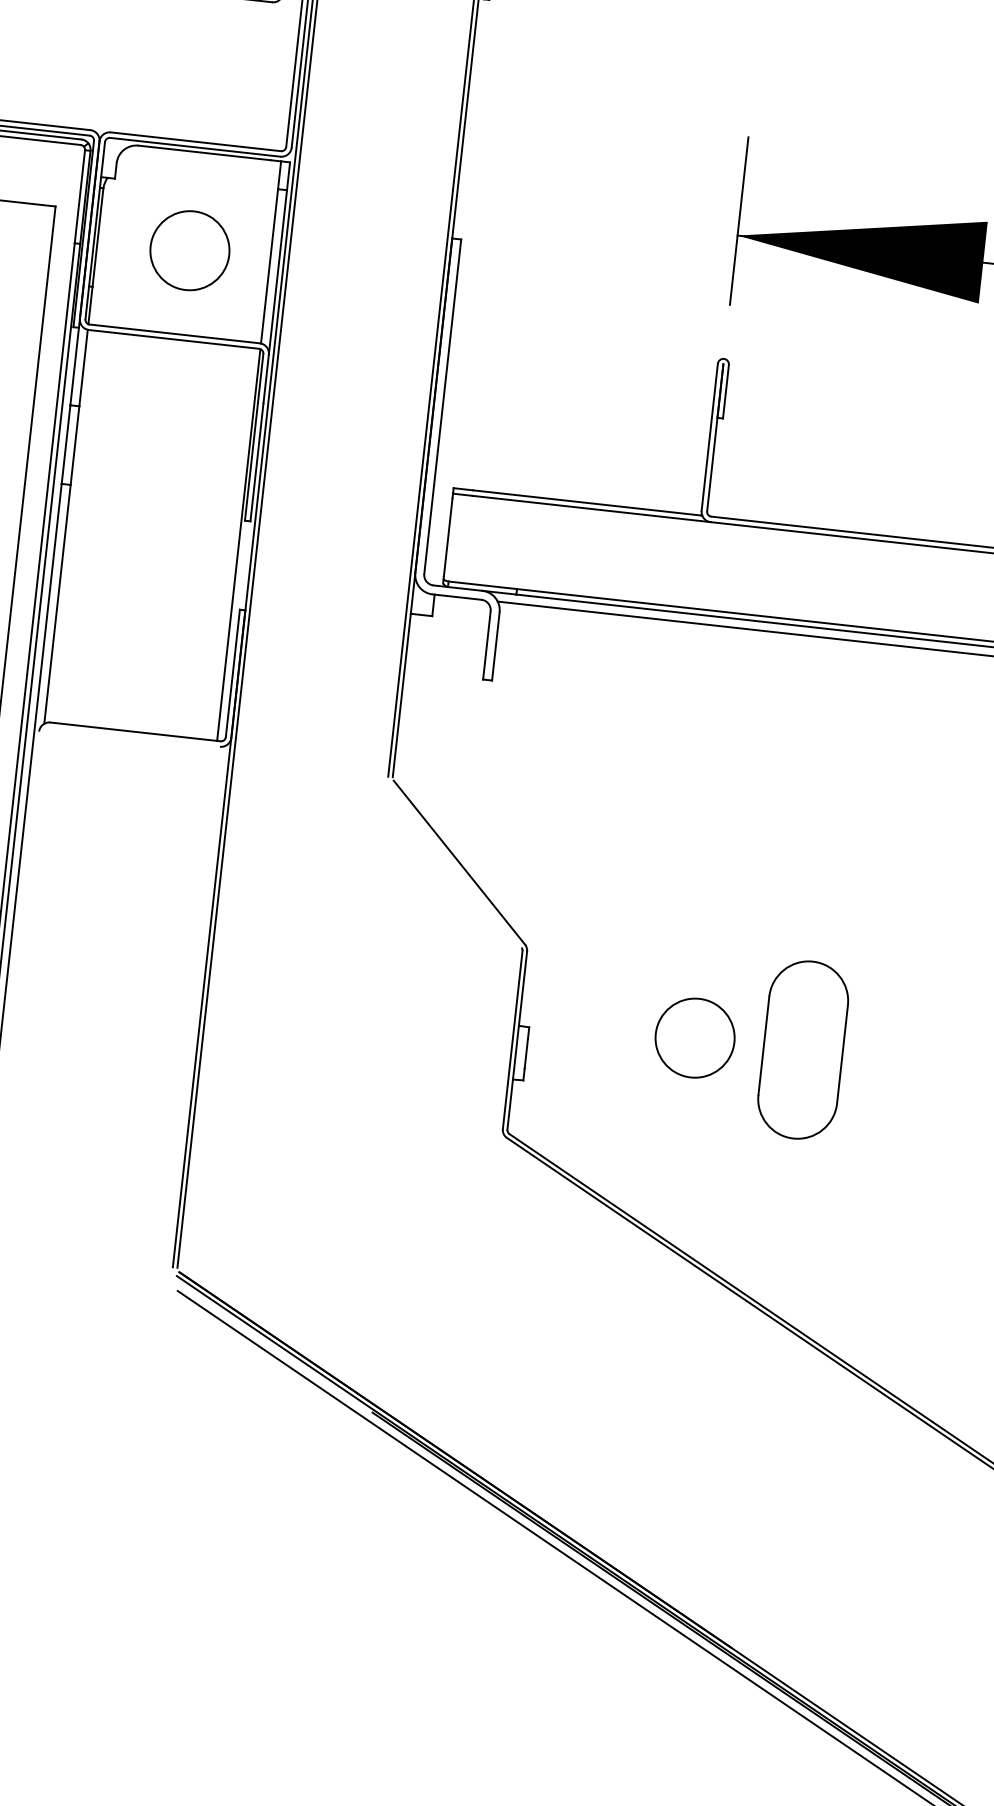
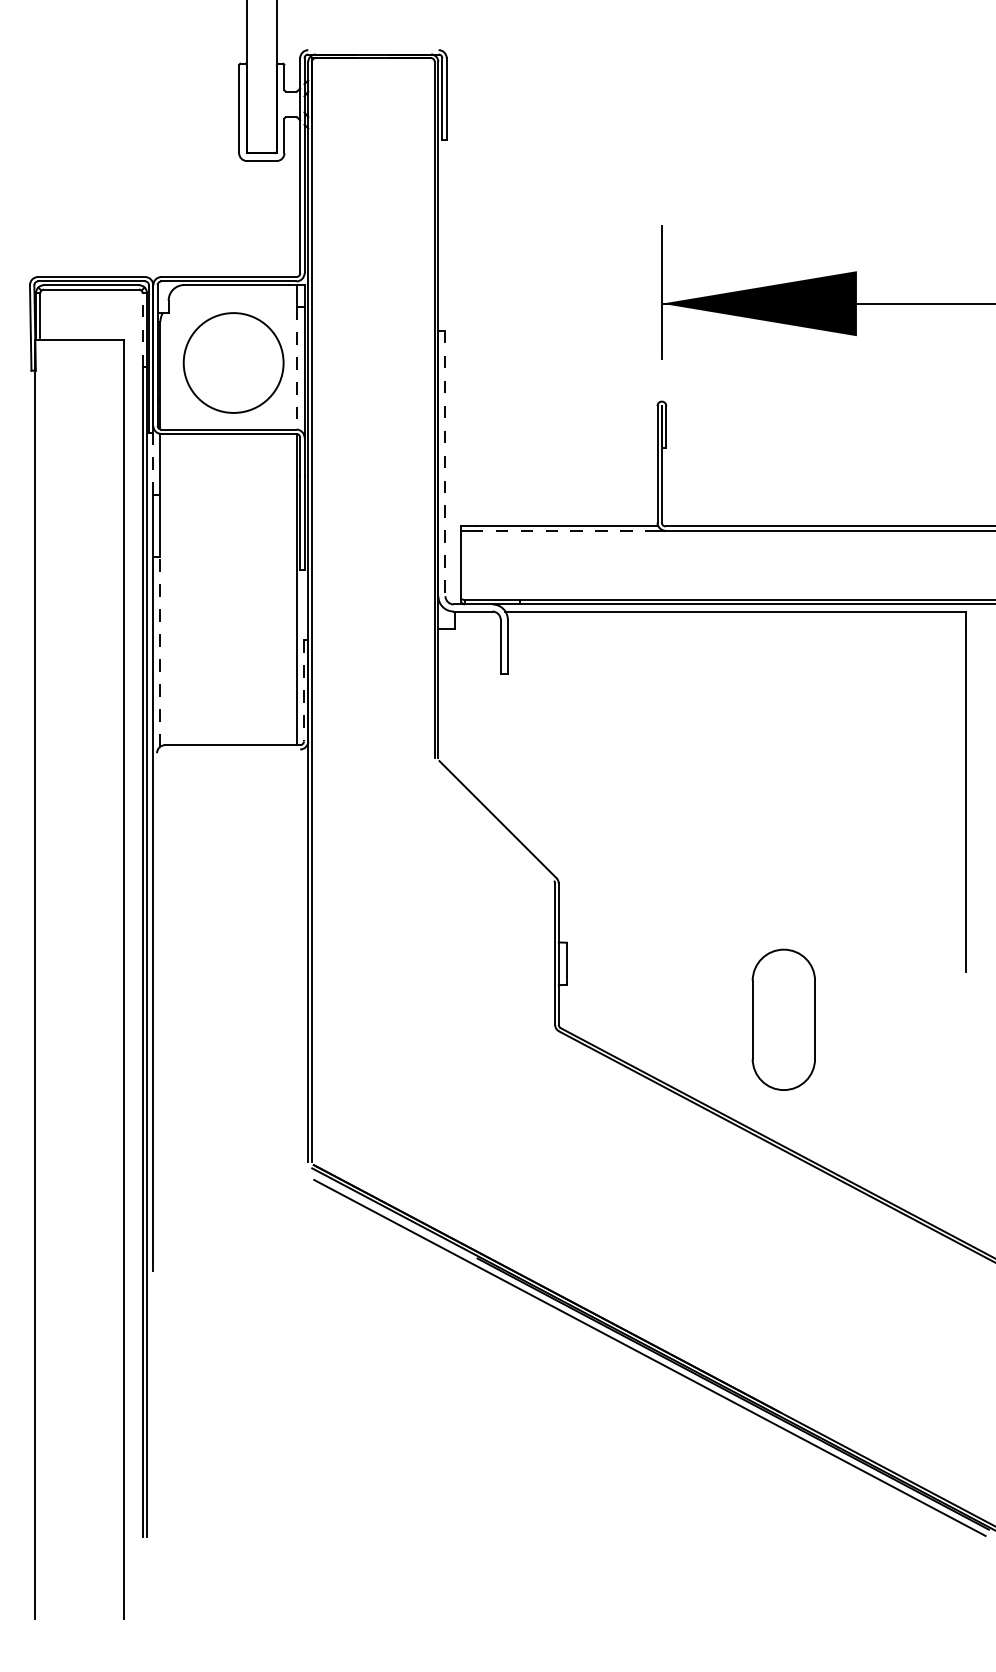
line: (79, 197) -> (142, 330), solid -> dashed
circle: (189, 250) -> (233, 362), size x1.6
line: (269, 266) -> (297, 368), solid -> dashed
line: (74, 366) -> (153, 463), solid -> dashed
line: (442, 406) -> (445, 463), solid -> dashed
line: (587, 508) -> (567, 530), solid -> dashed
line: (57, 603) -> (160, 651), solid -> dashed
line: (232, 672) -> (303, 690), solid -> dashed
circle: (695, 1037) -> (698, 936), removed
part: (802, 1049) -> (783, 1019), moved

